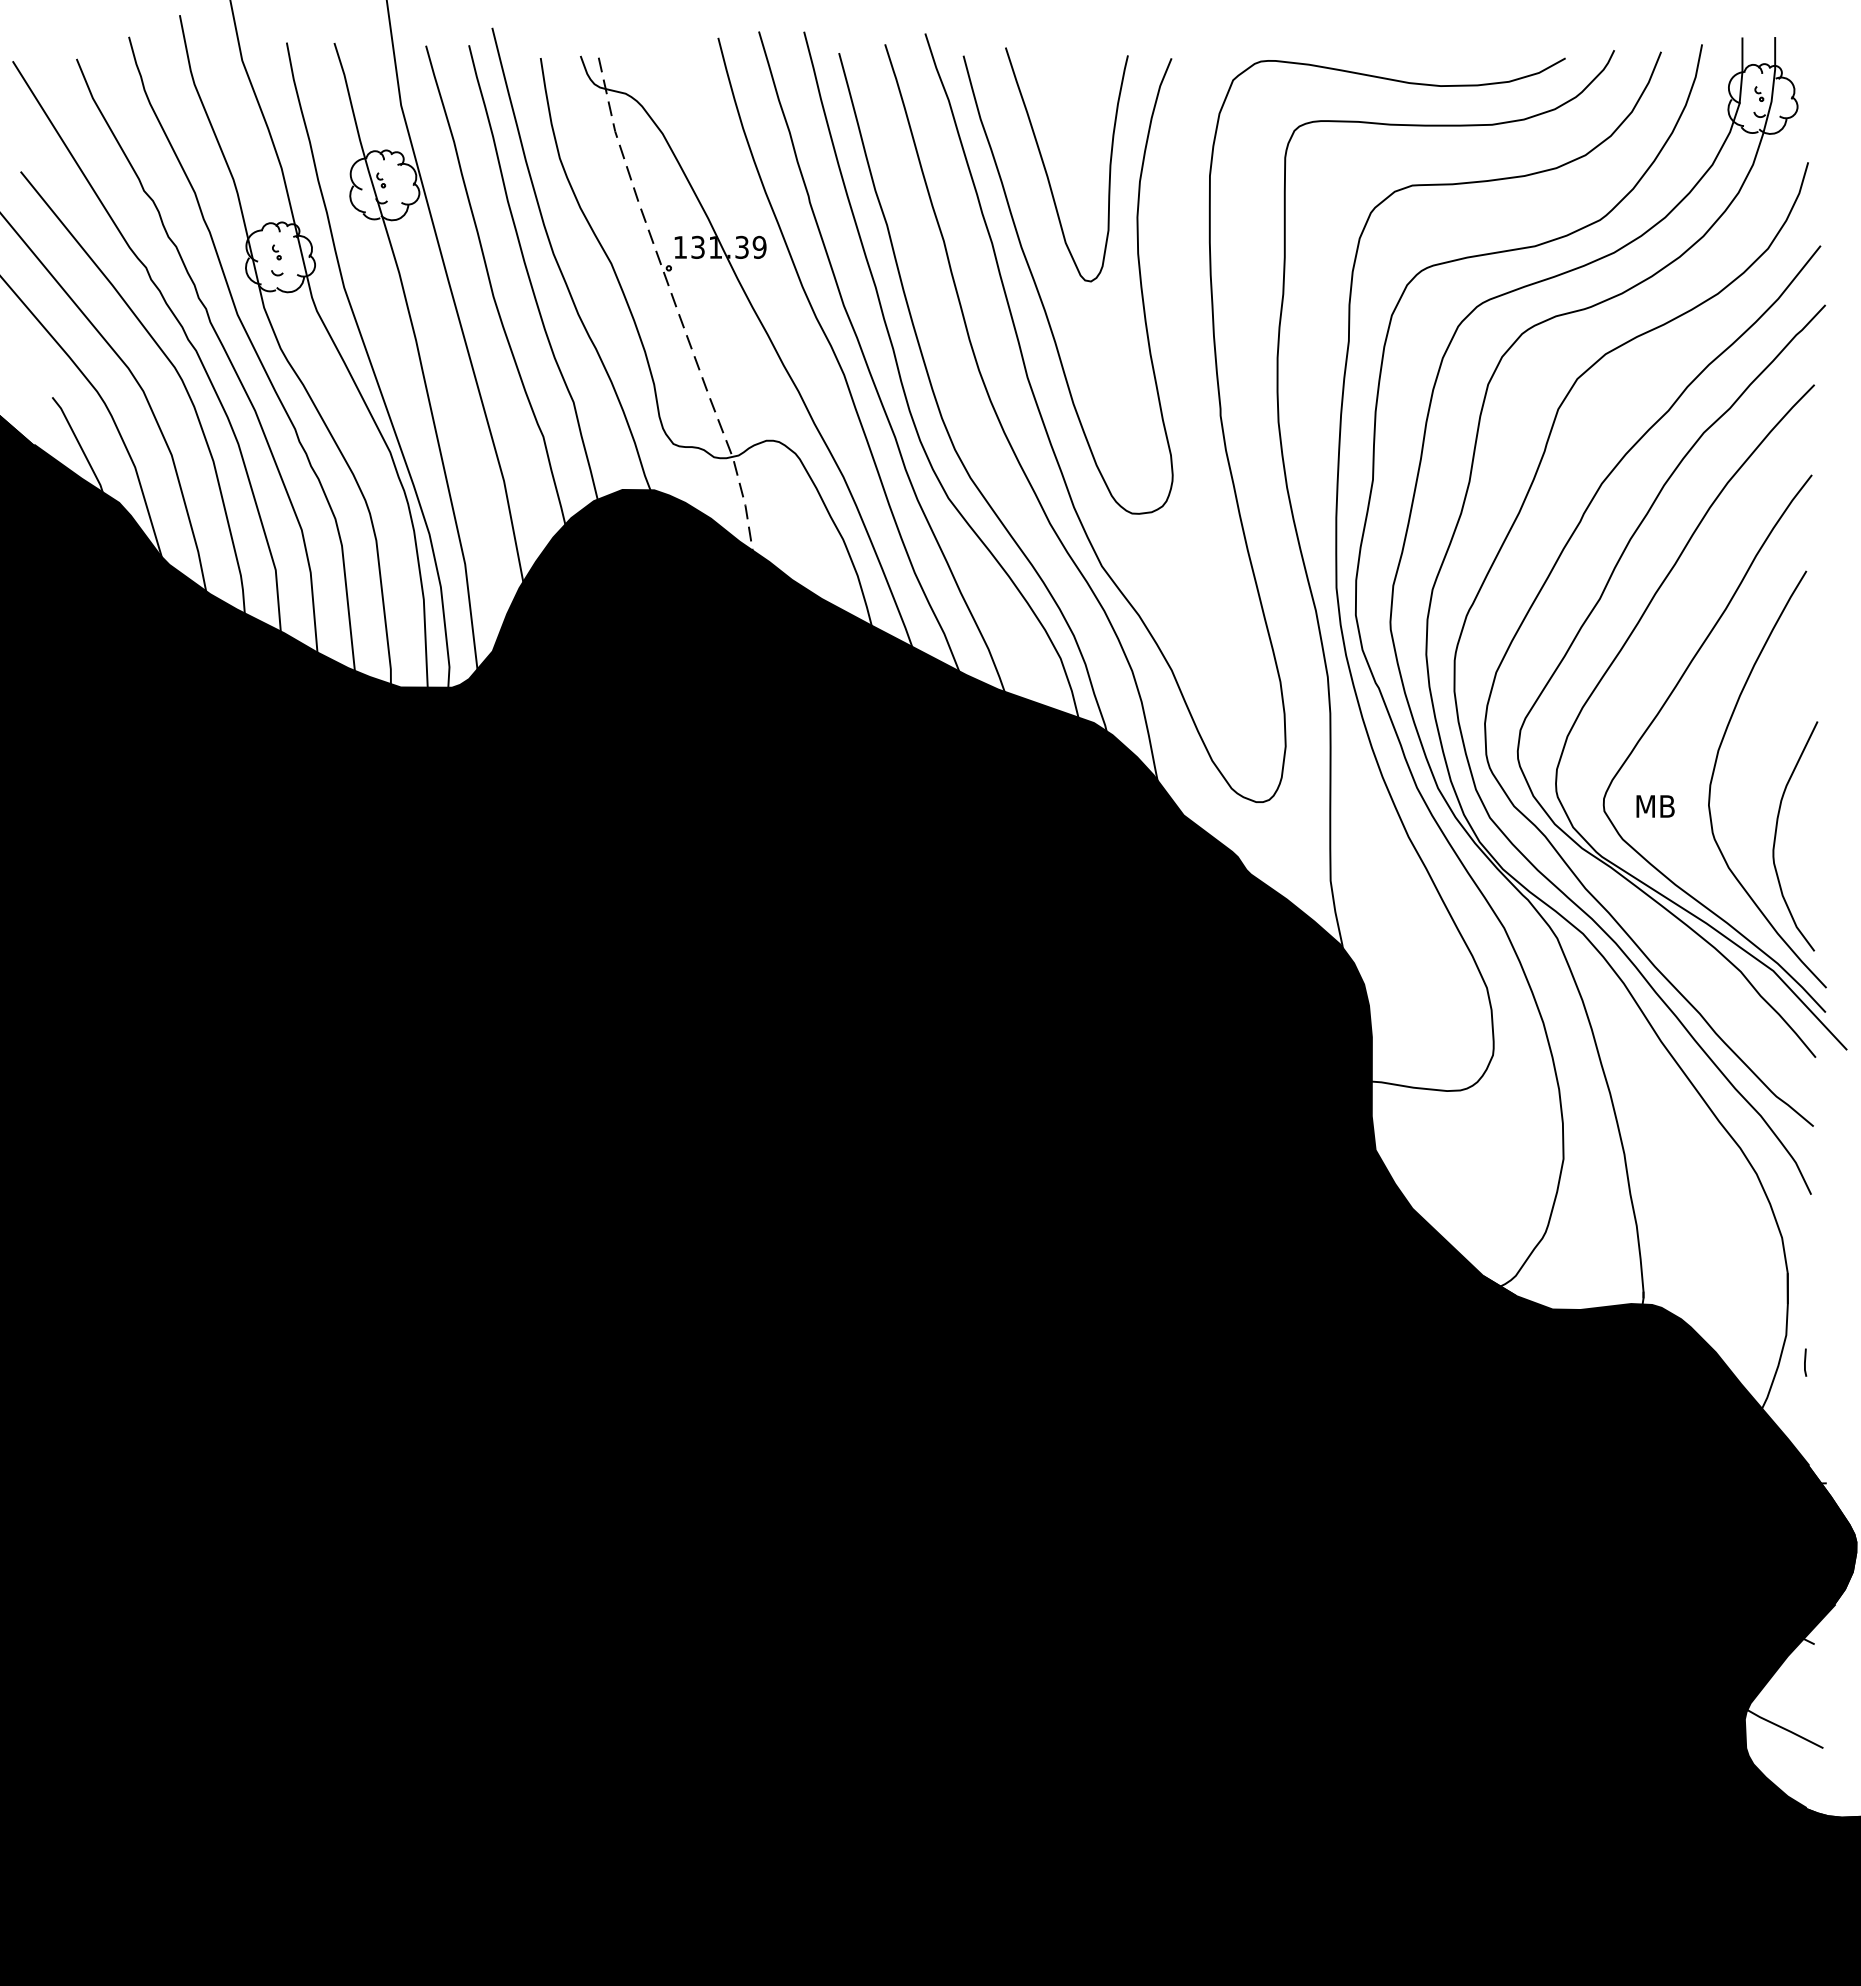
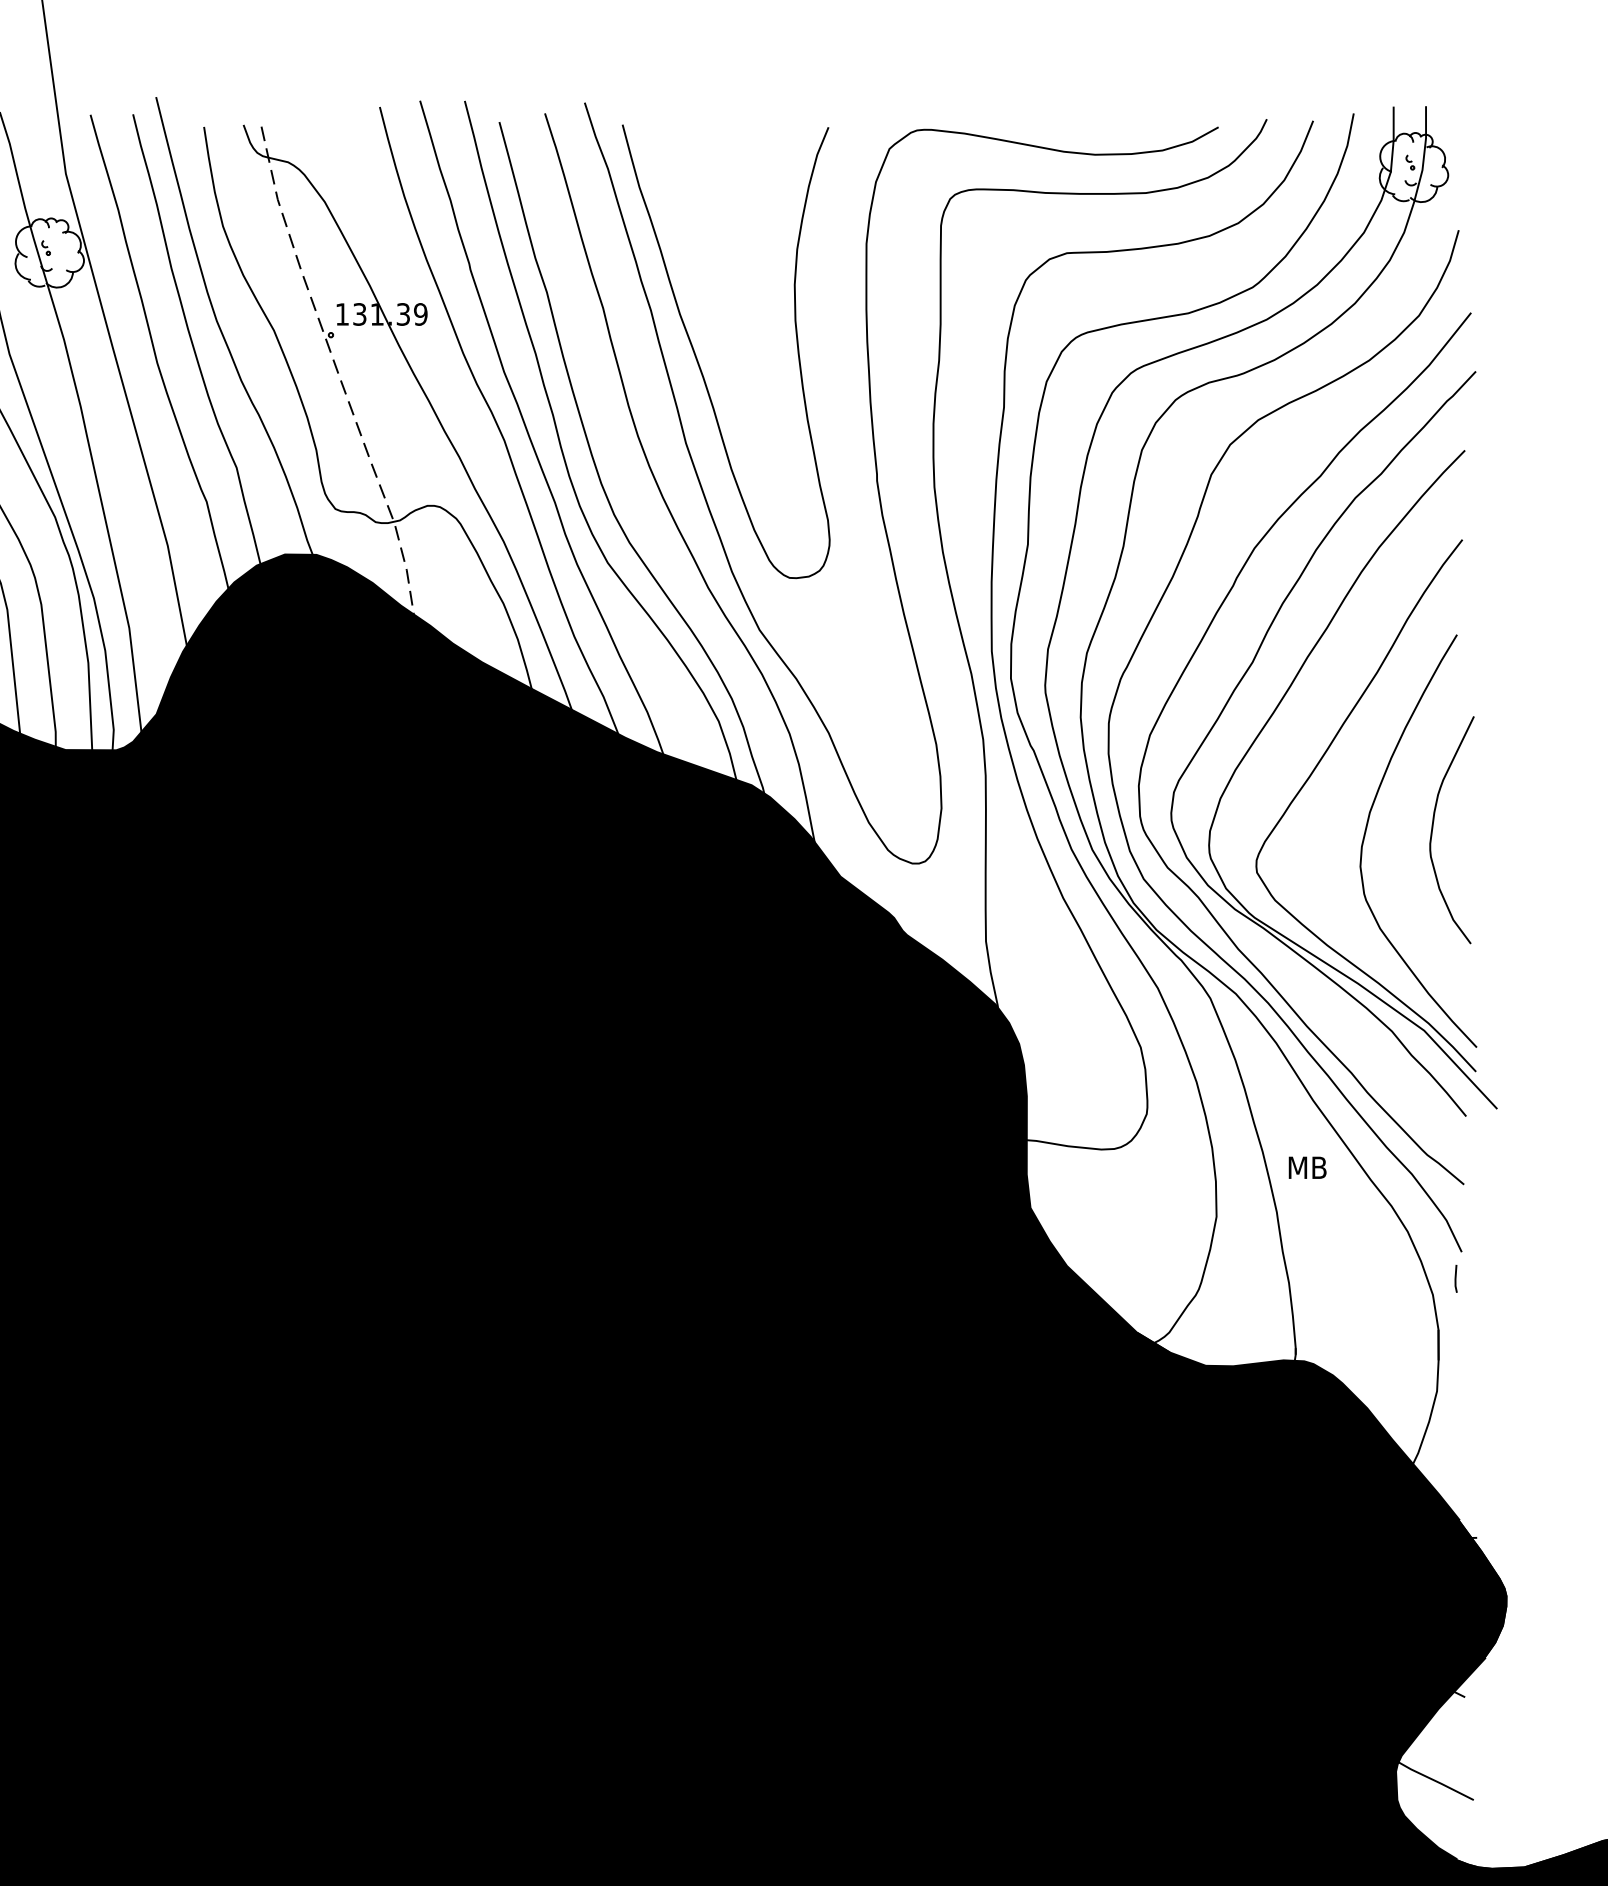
curve: (1046, 169) -> (704, 237), removed
text: (1655, 806) -> (1307, 1167), moved
curve: (1776, 836) -> (1433, 830), moved
line: (1805, 1362) -> (1456, 1278), moved

